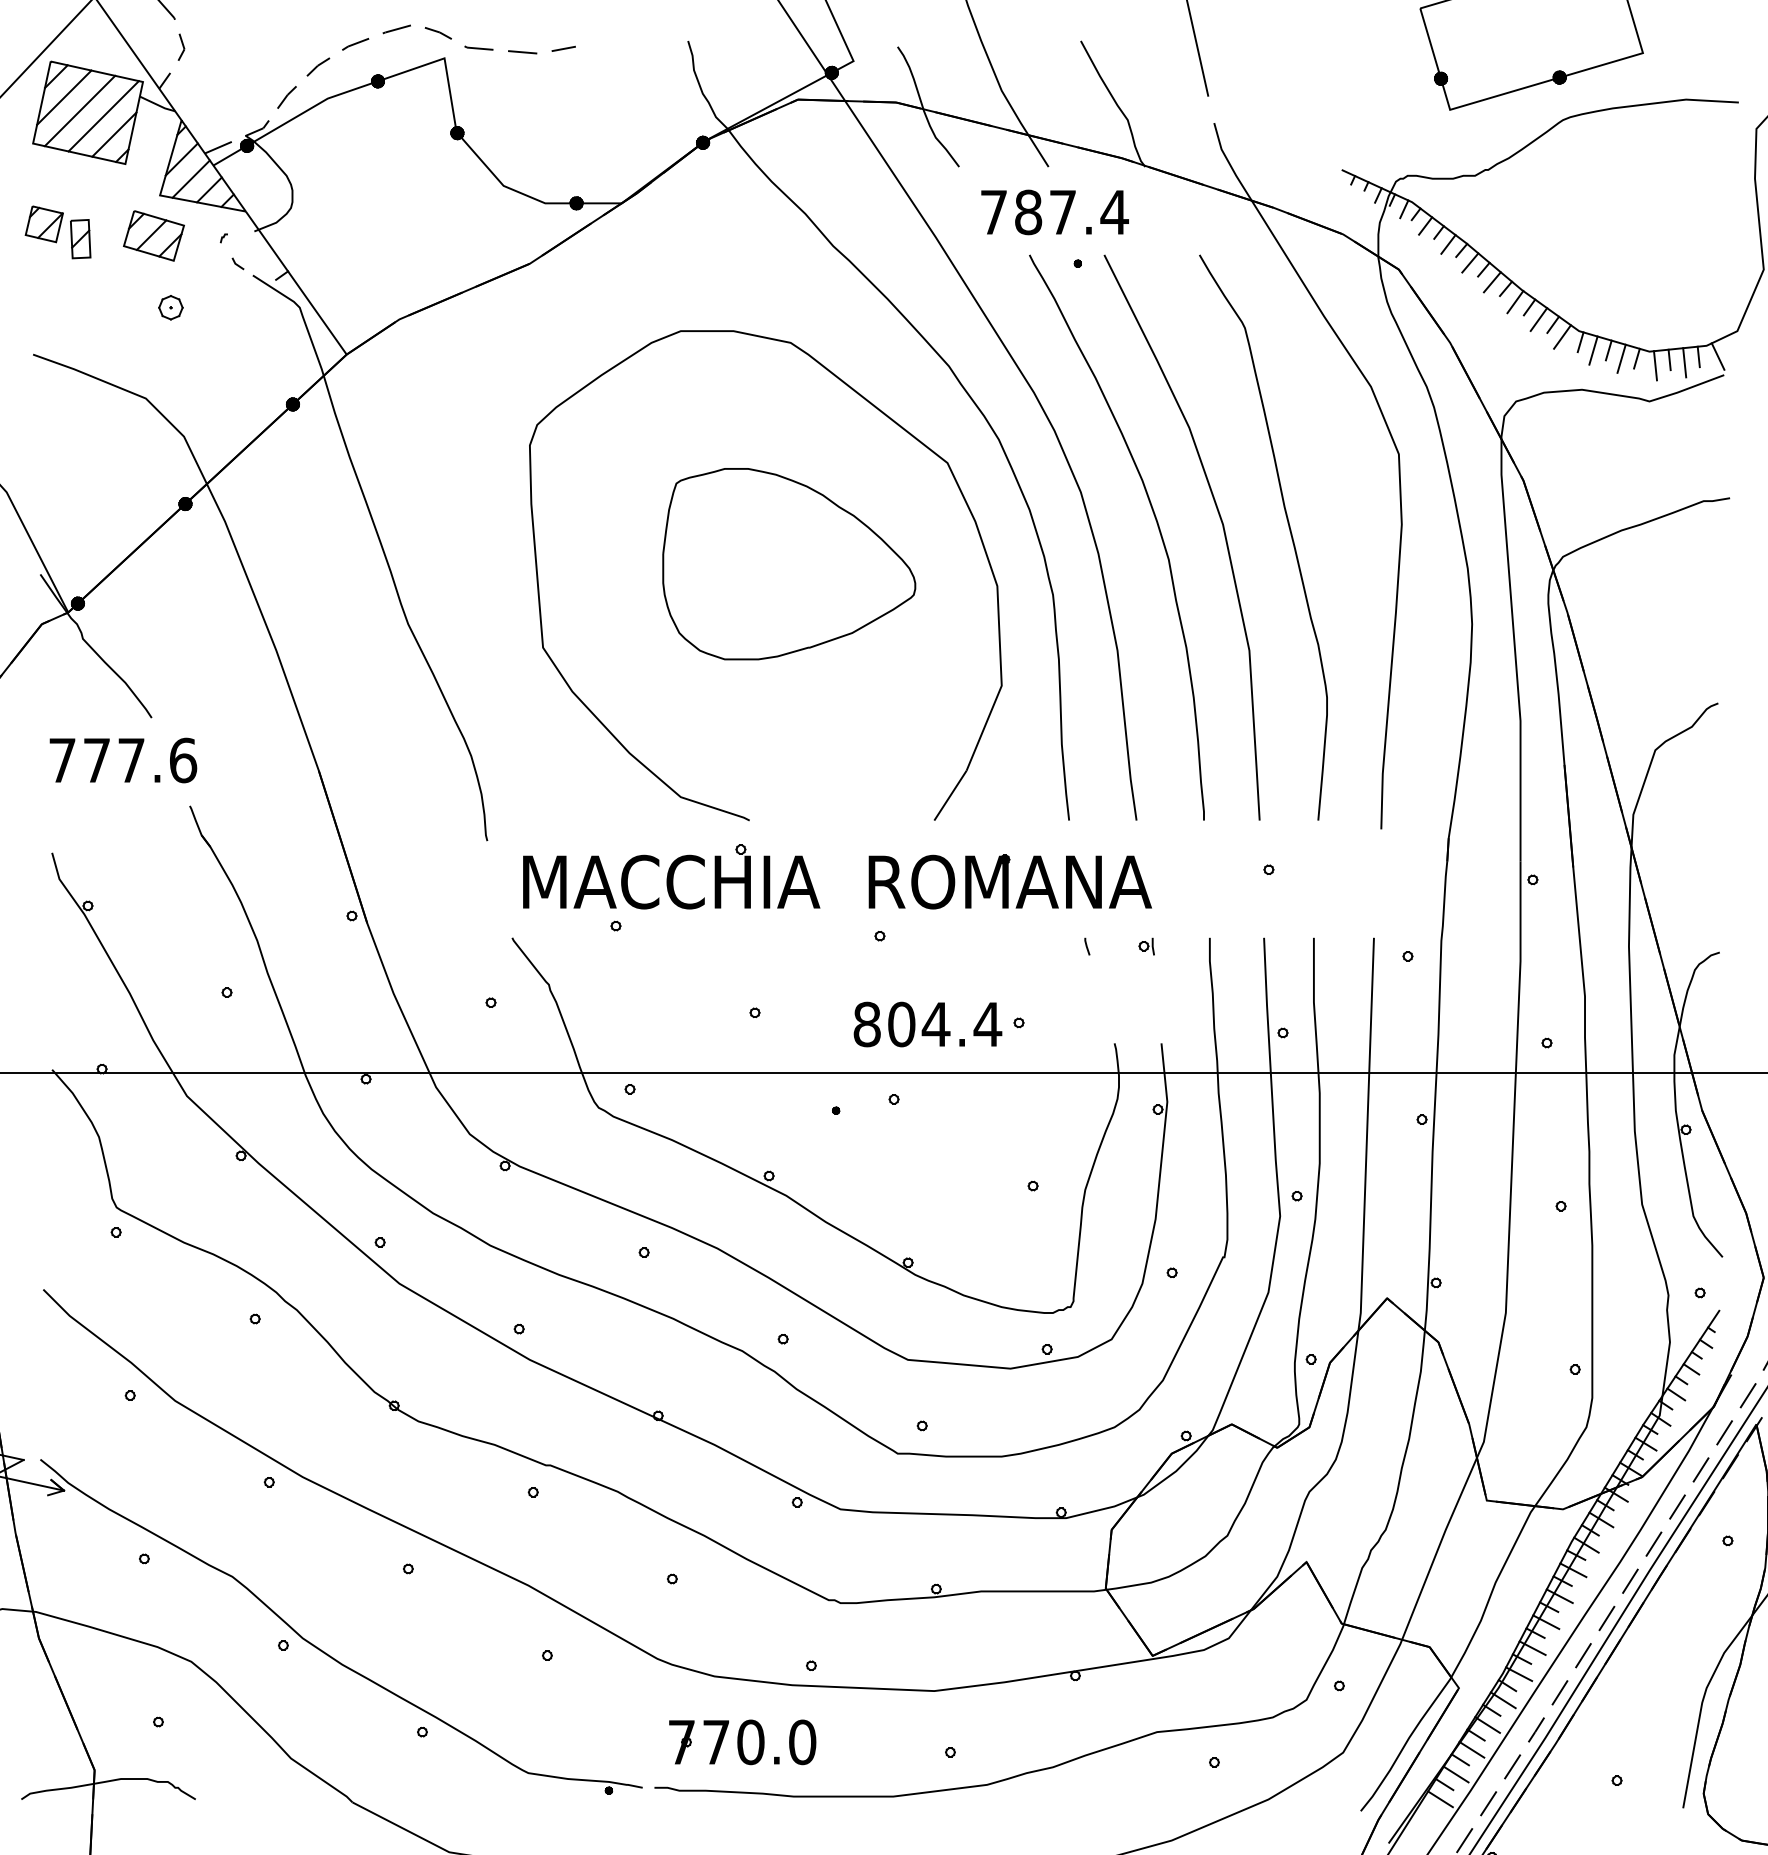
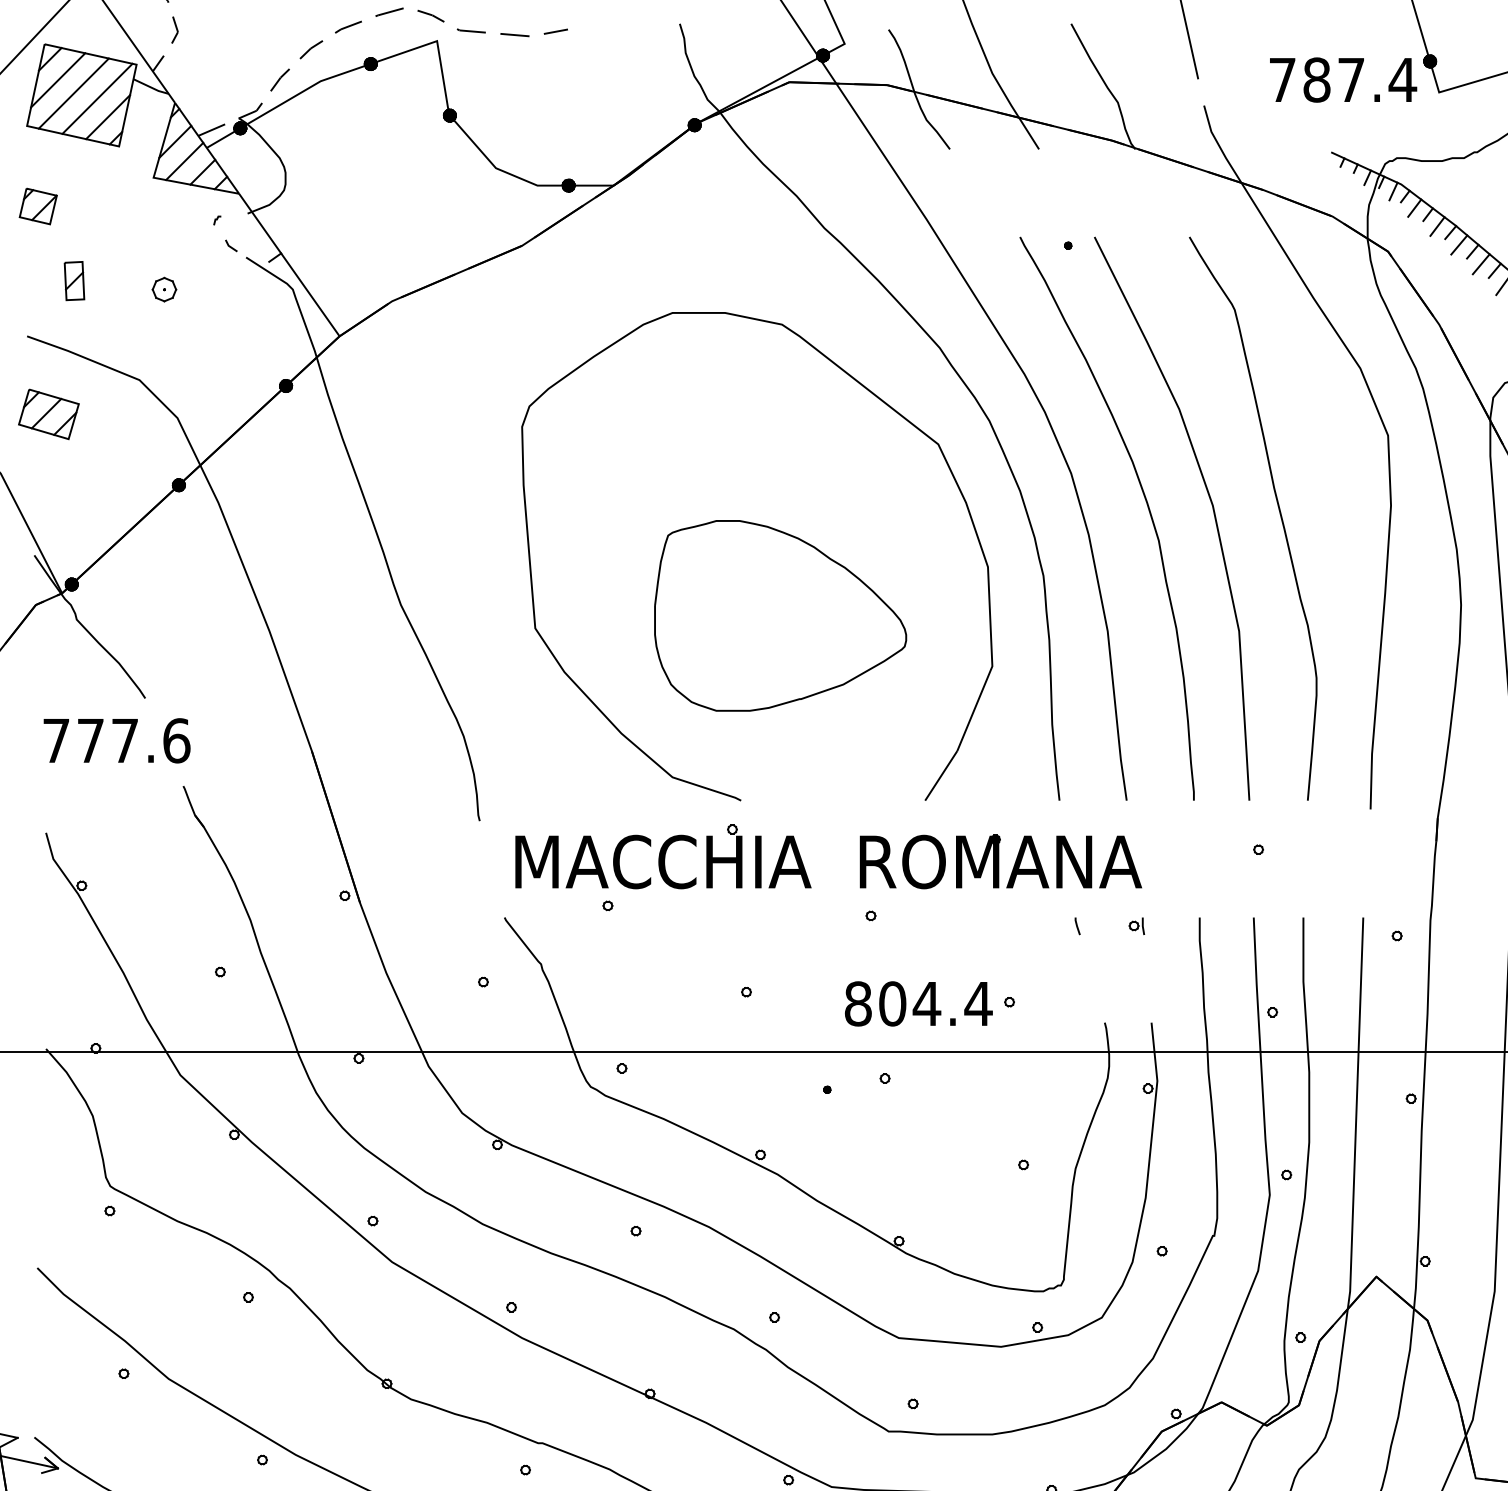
text: (1054, 212) -> (1342, 80), moved
part: (153, 235) -> (48, 413), moved
part: (80, 239) -> (74, 281), moved
part: (789, 564) -> (780, 616), moved

